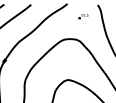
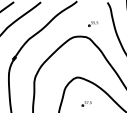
part: (83, 16) -> (93, 23), moved

